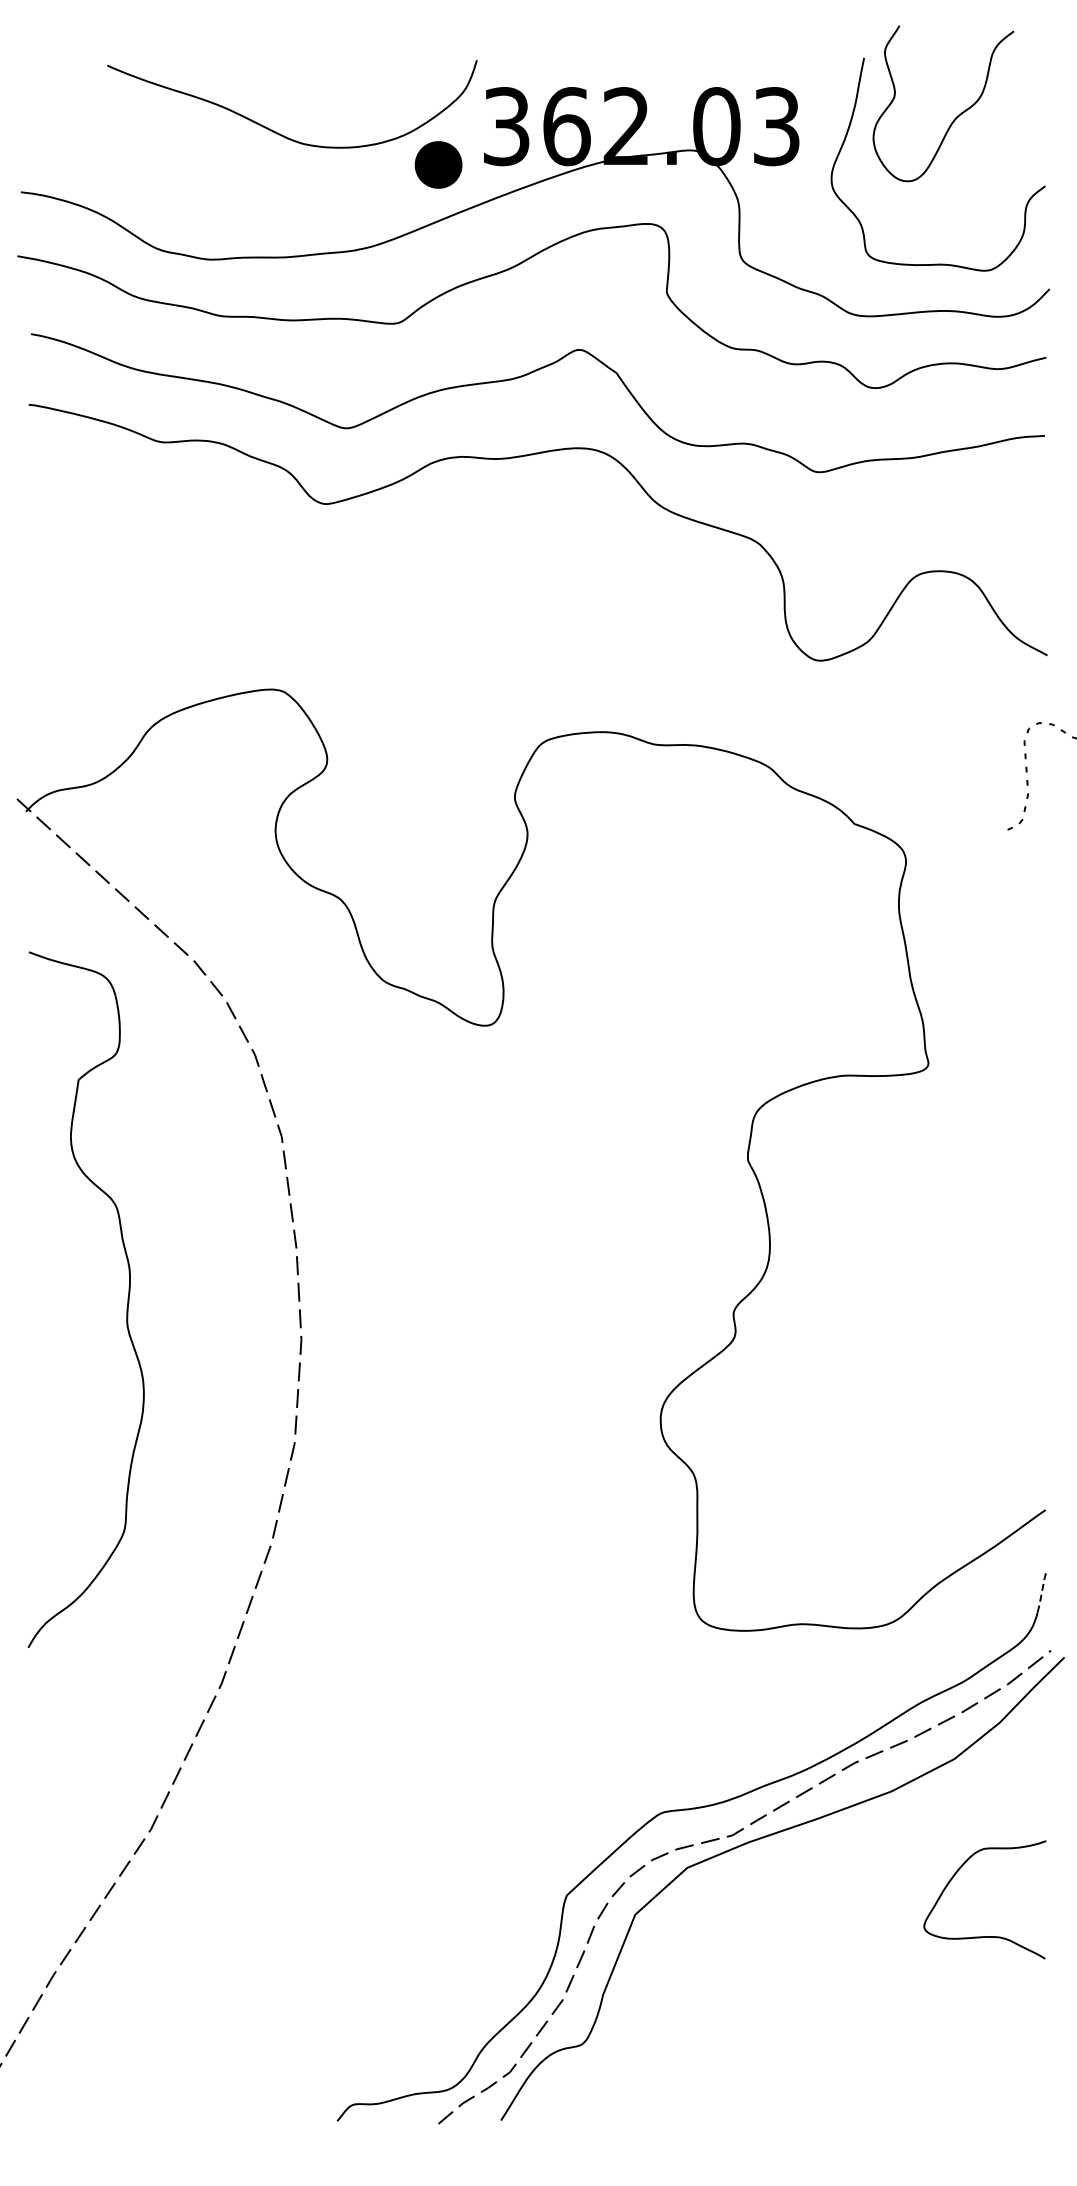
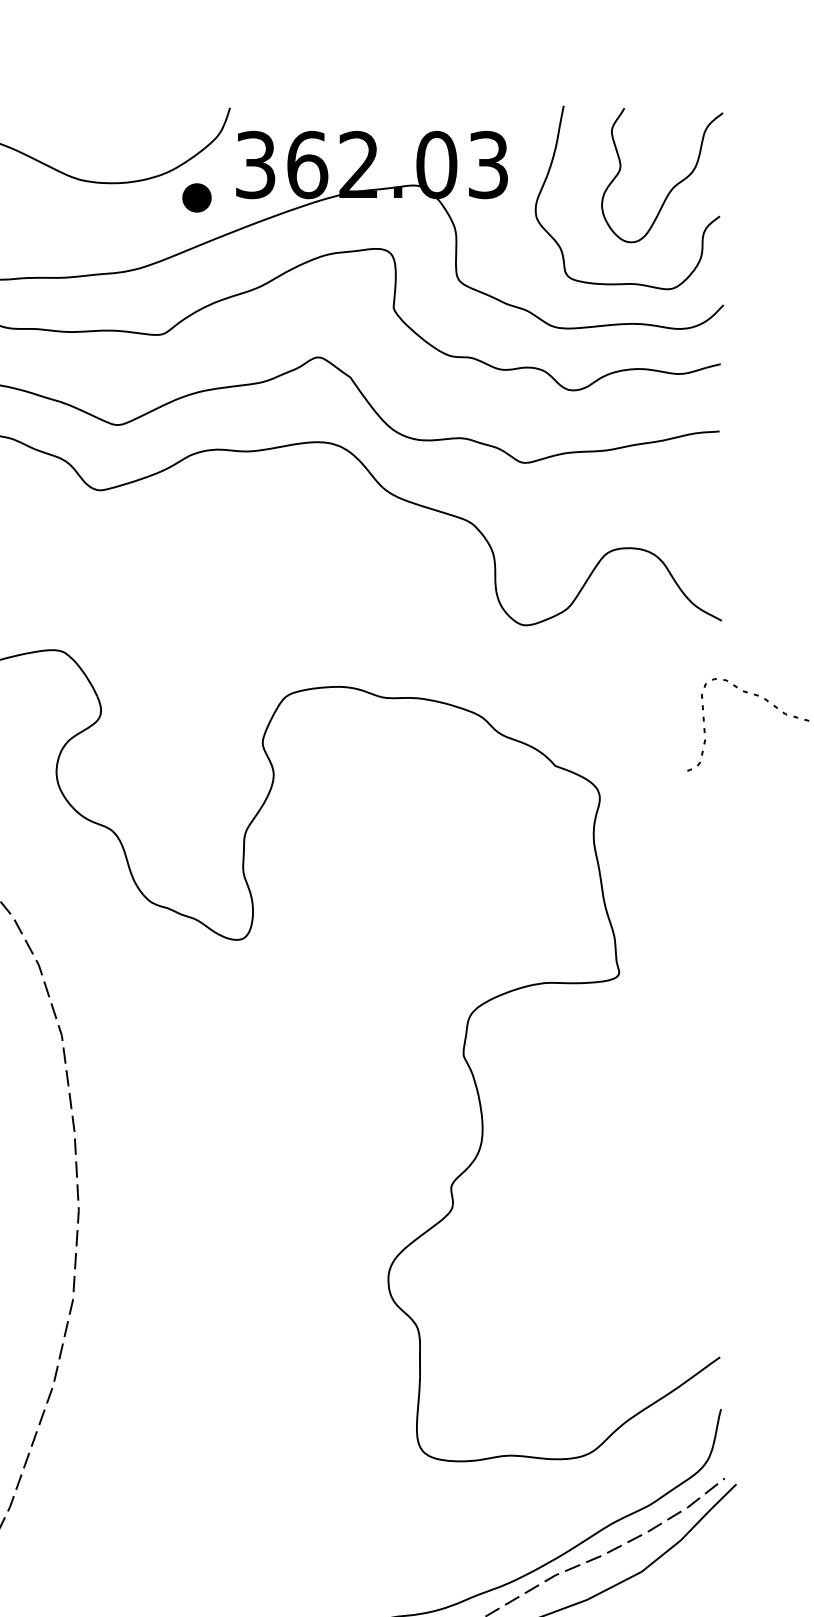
curve: (956, 116) -> (673, 186), moved
part: (438, 164) -> (196, 197), size x0.71
line: (1042, 1591) -> (717, 1427), dashed -> solid

